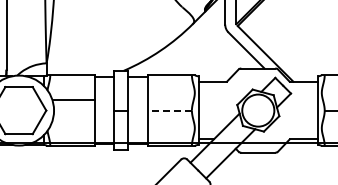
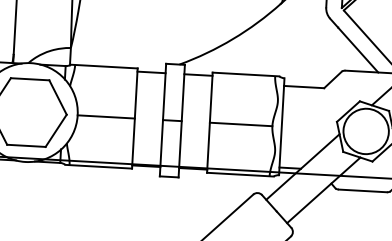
line: (74, 99) -> (106, 116), moved
line: (169, 110) -> (240, 124), dashed -> solid

